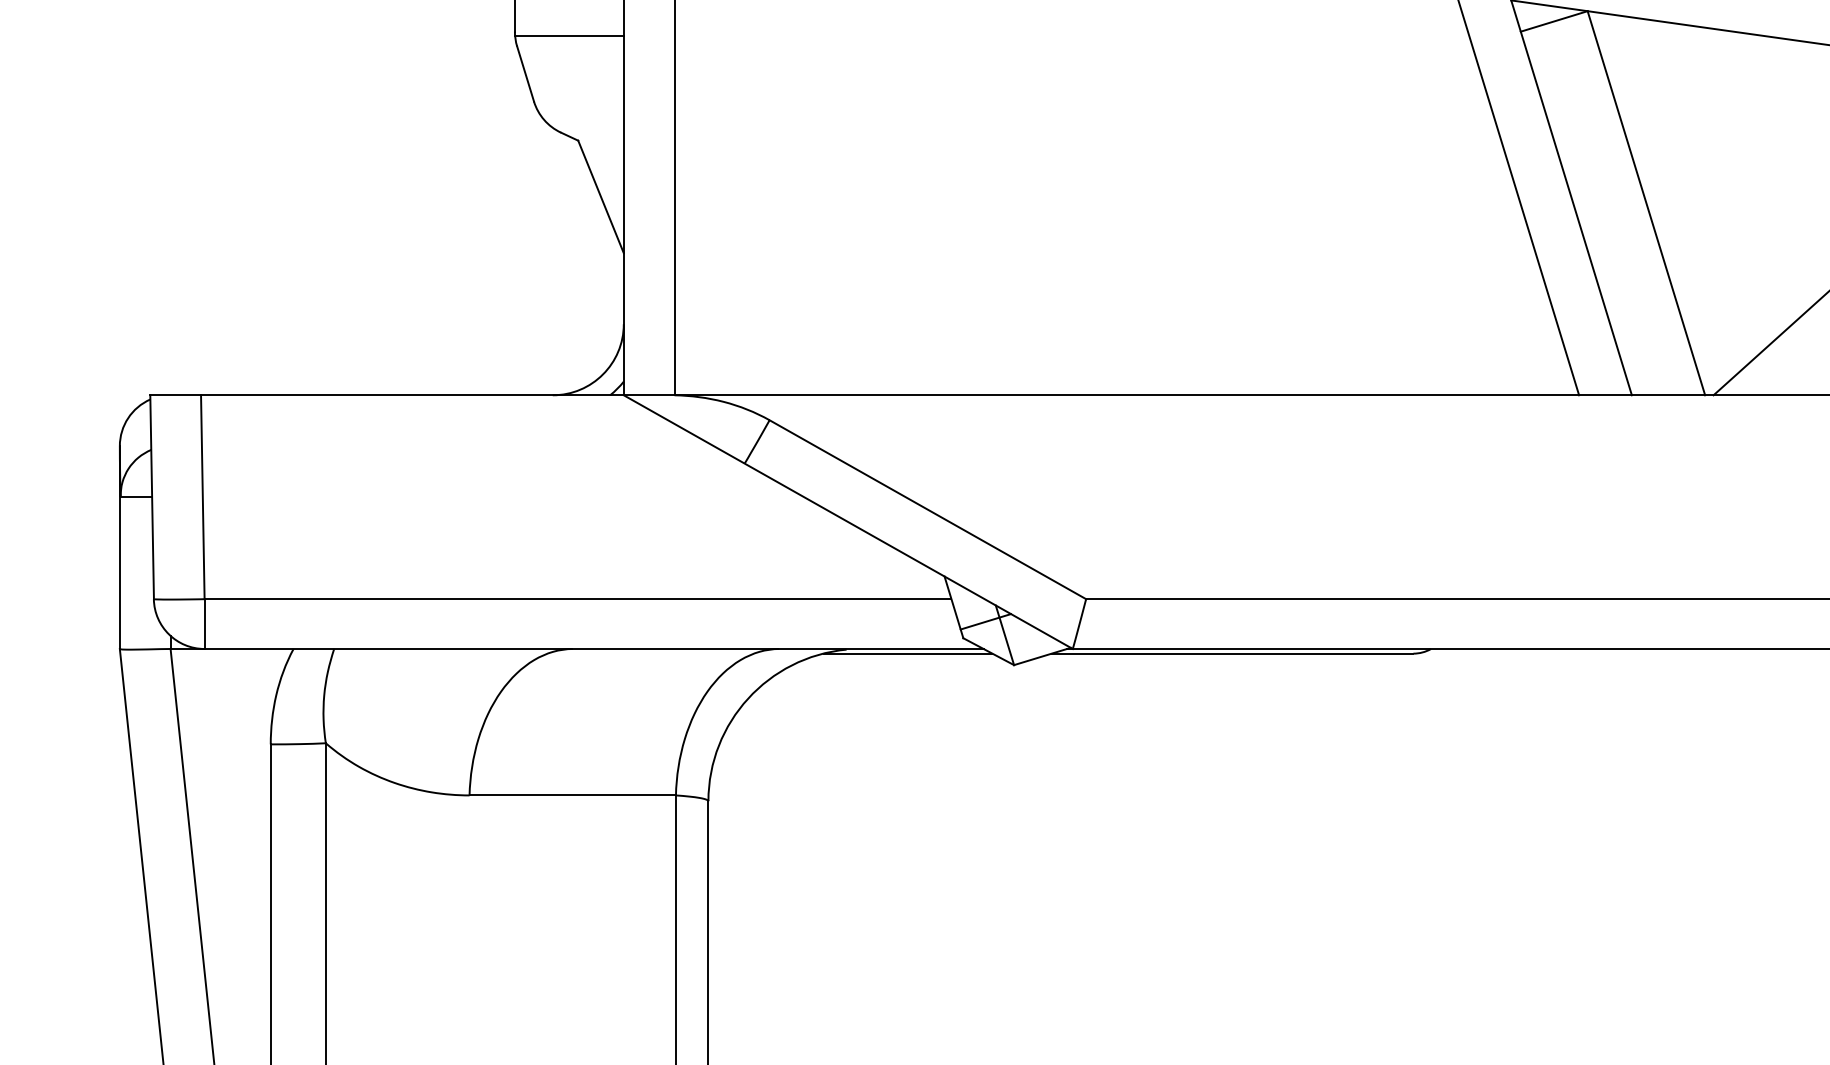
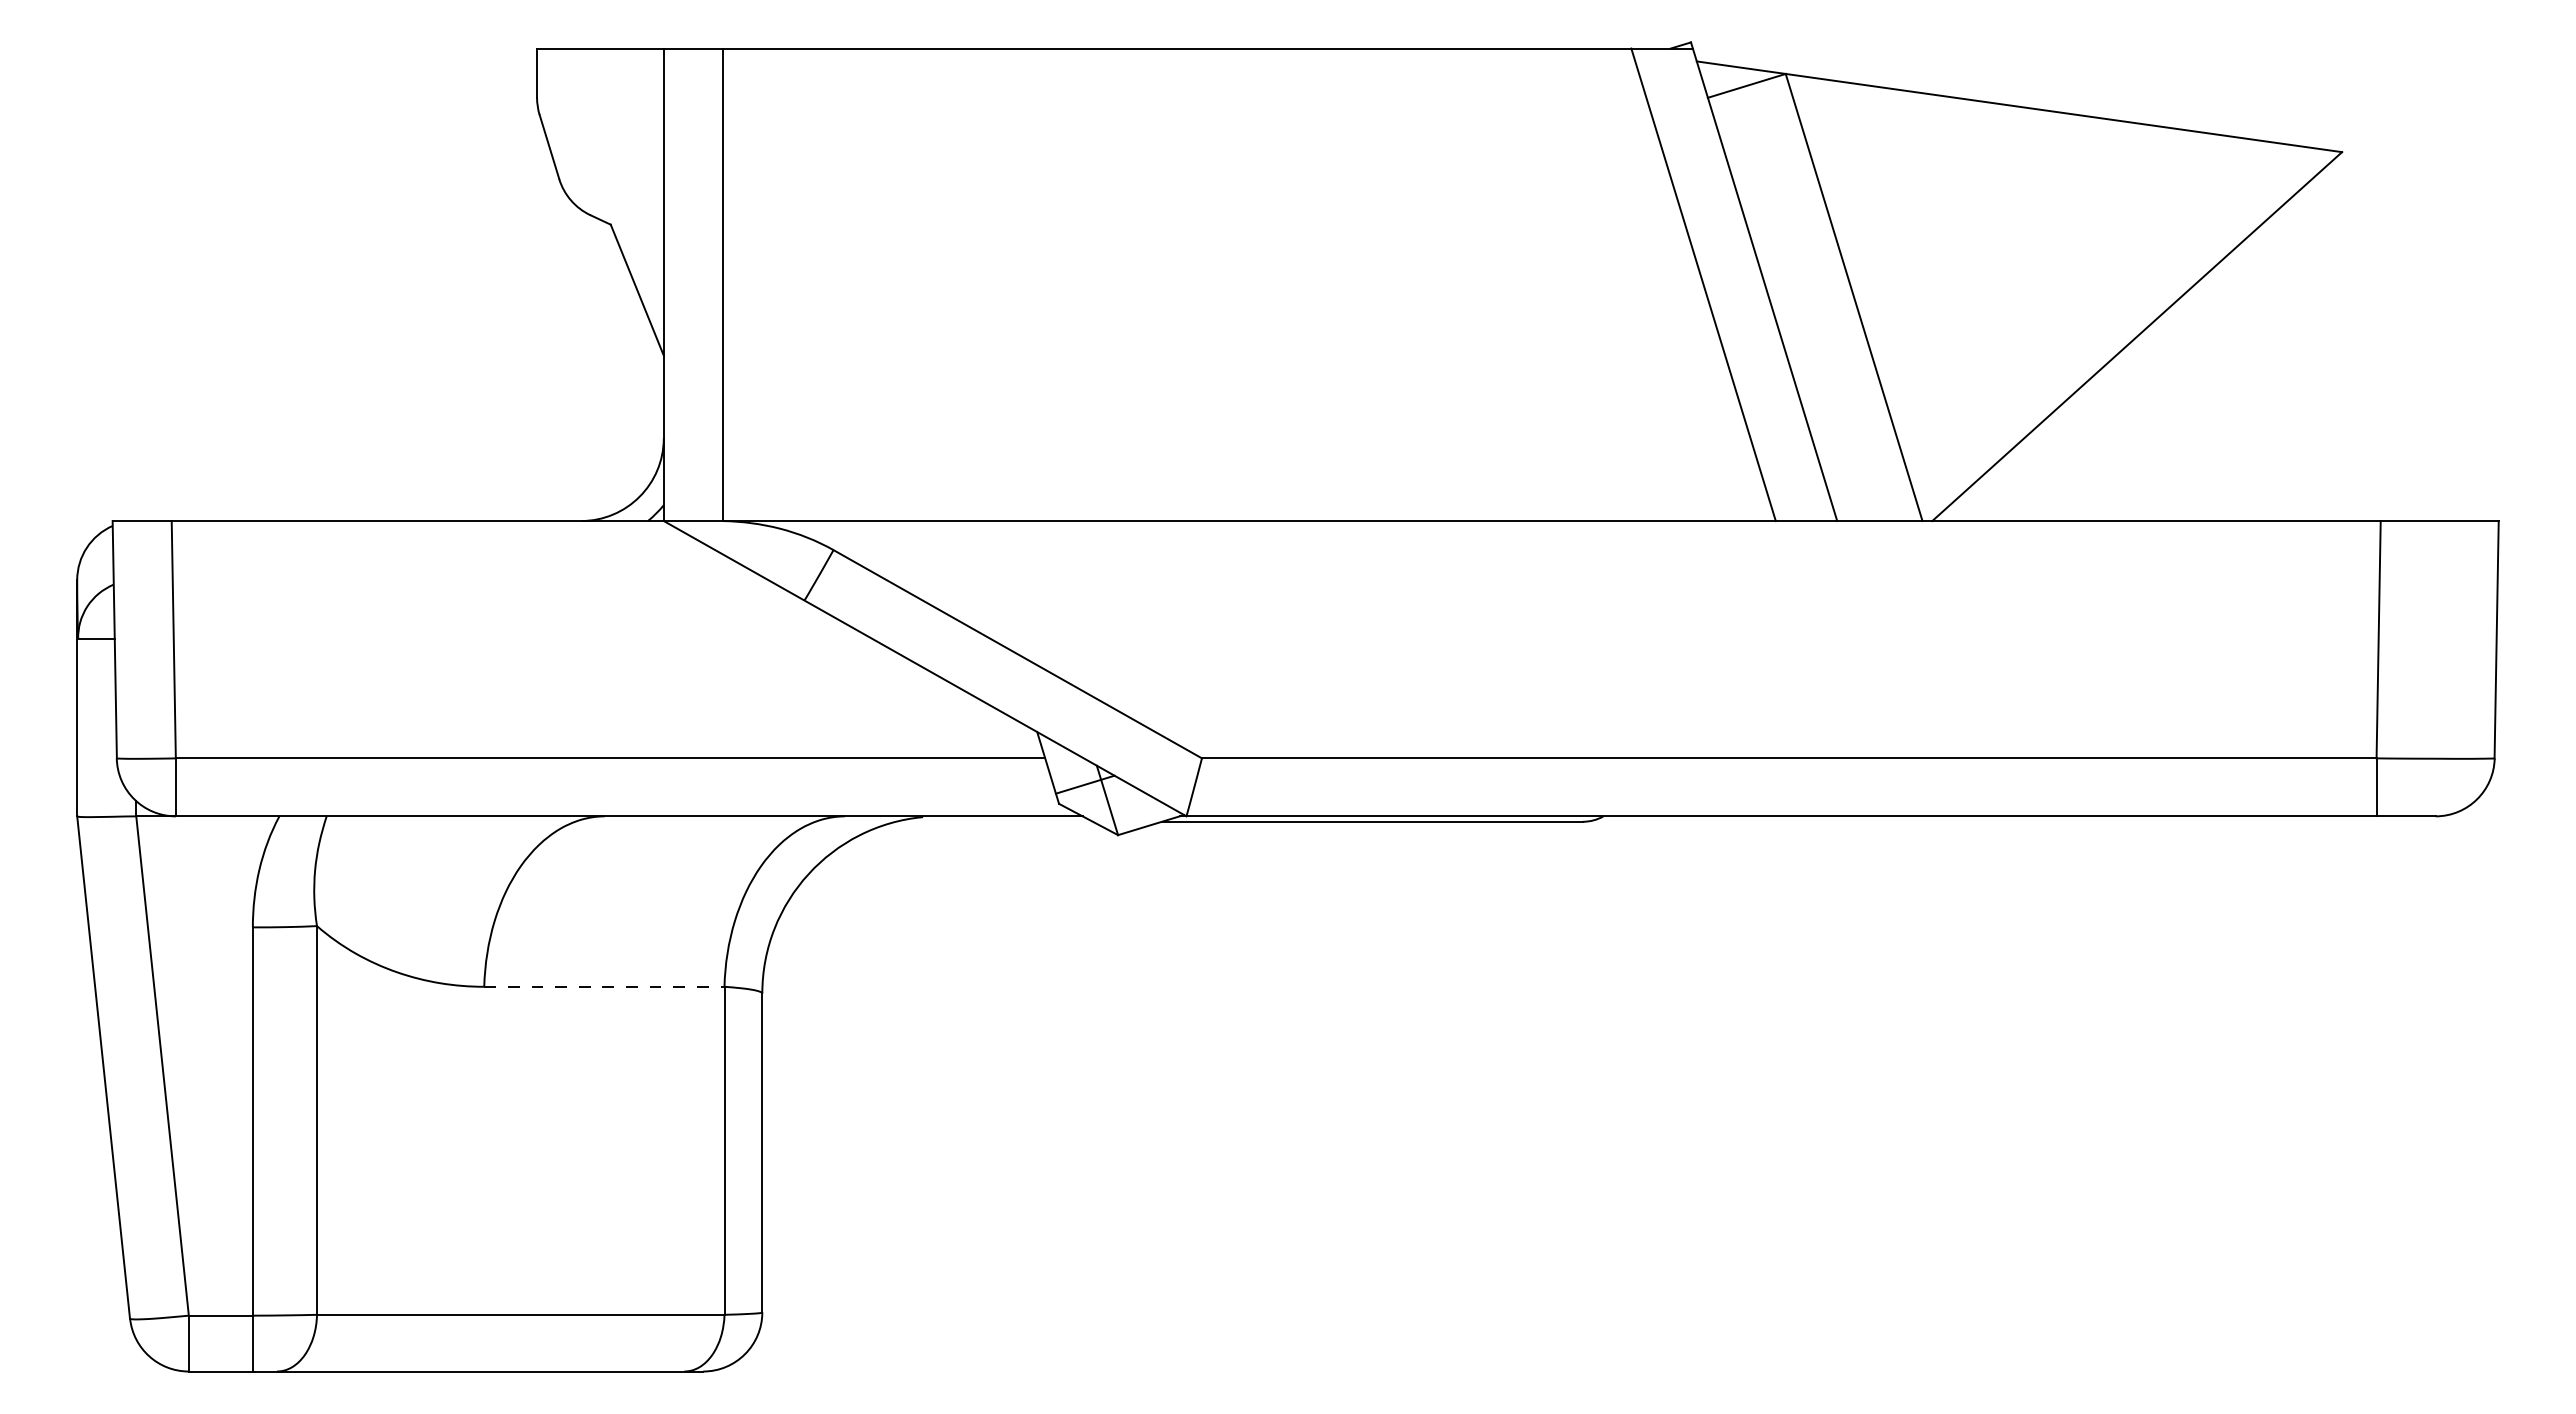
line: (569, 35) -> (600, 102), removed
line: (907, 653) -> (994, 821), removed
line: (572, 795) -> (604, 986), solid -> dashed

